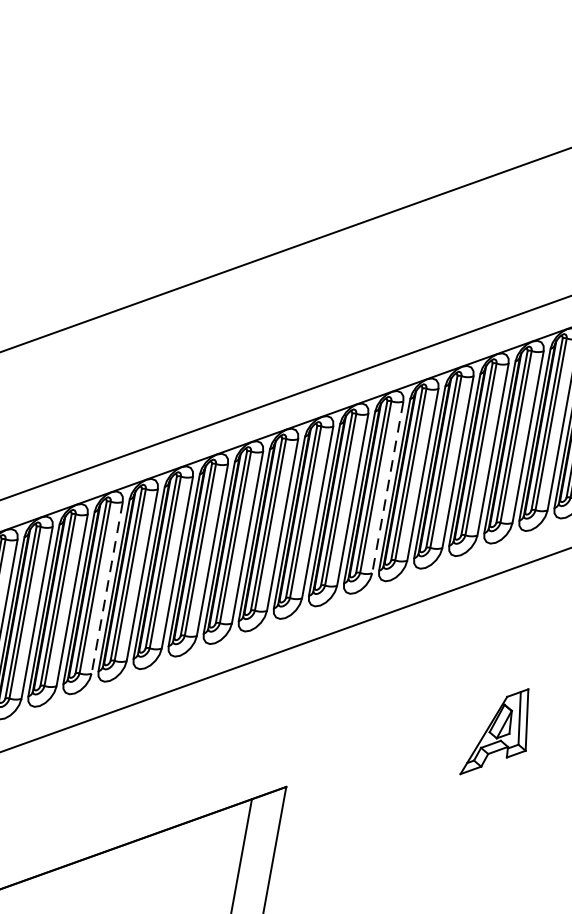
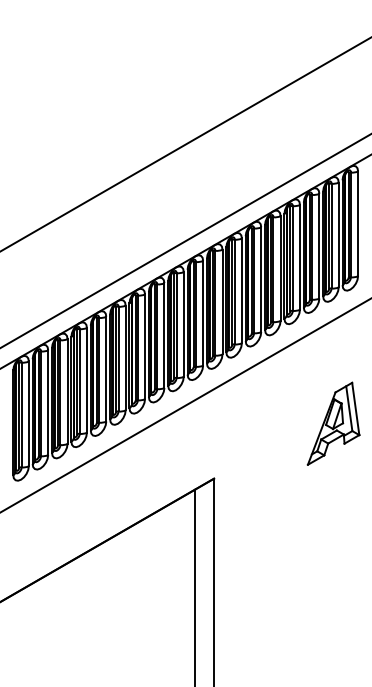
line: (386, 488) -> (241, 291), dashed -> solid
line: (106, 588) -> (86, 380), dashed -> solid
part: (498, 732) -> (333, 423), size x1.43

